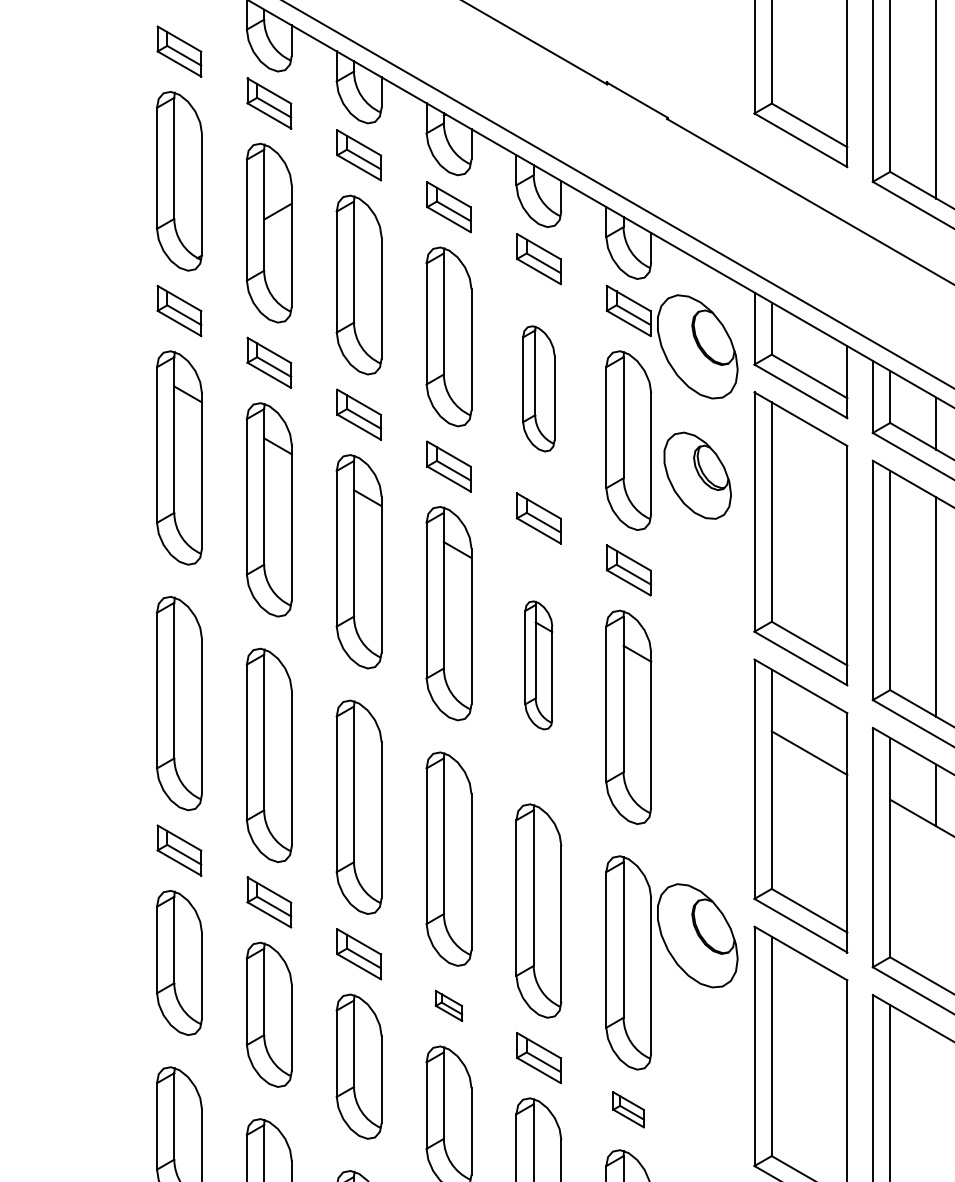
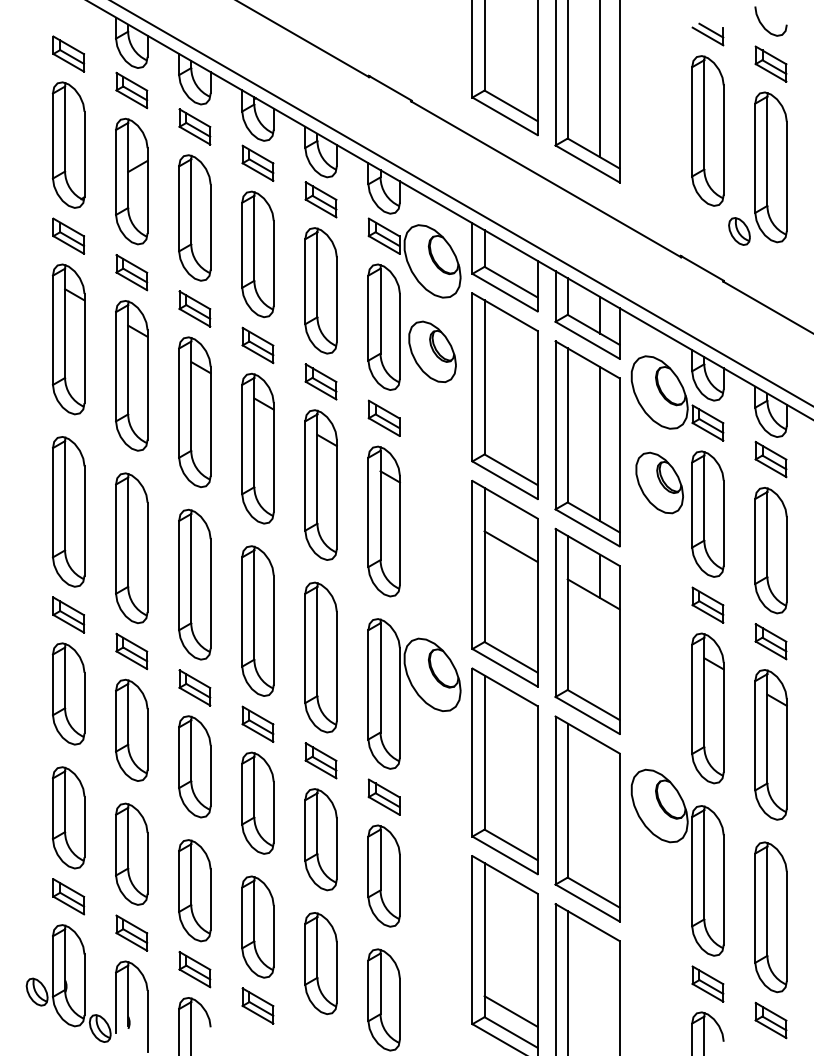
part: (538, 388) -> (320, 290), size x1.43
part: (538, 664) -> (320, 484), size x1.67
part: (448, 1004) -> (257, 723), size x1.67
part: (627, 1108) -> (383, 796), size x1.43

